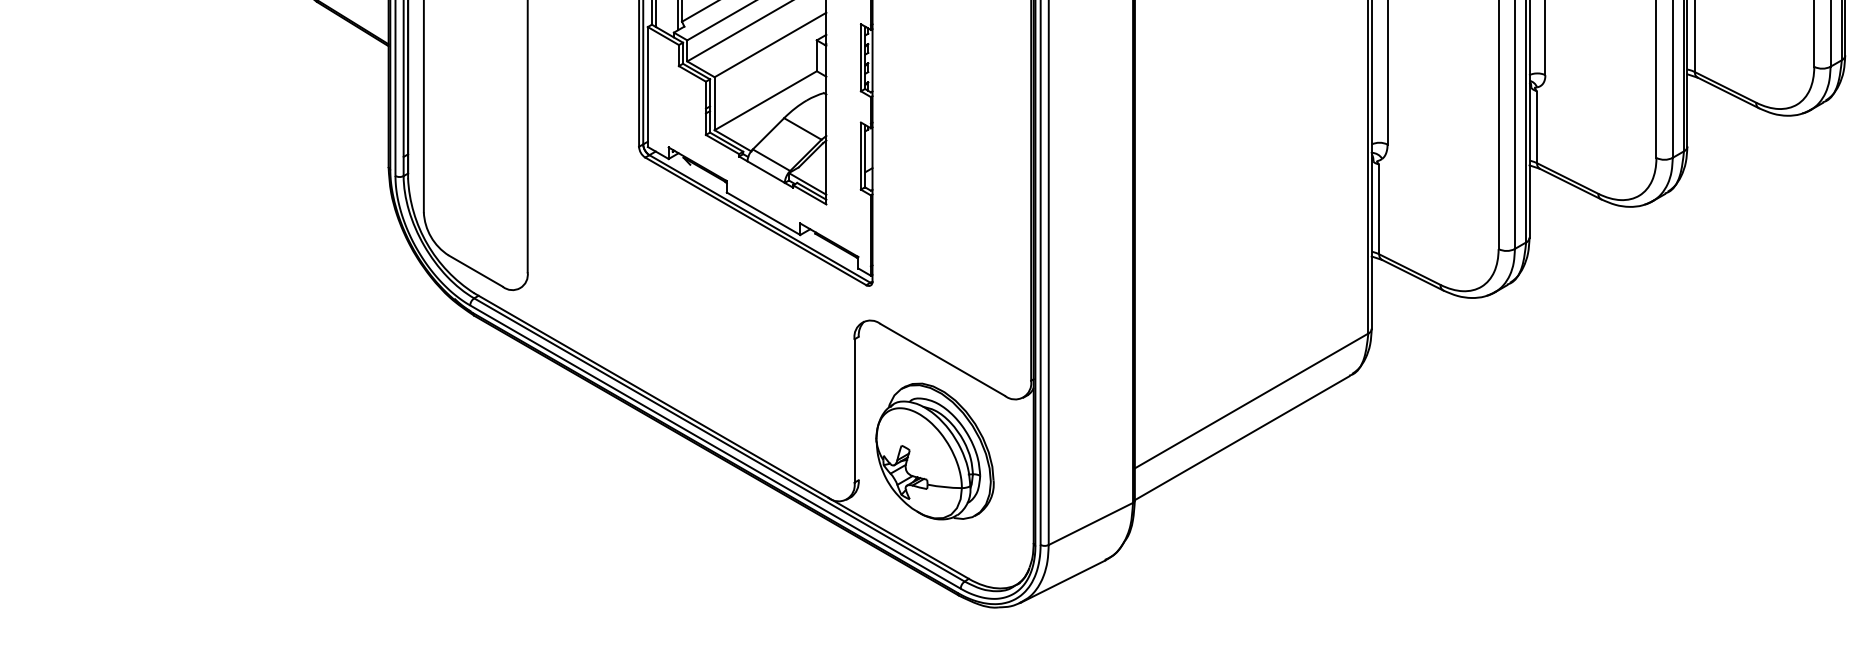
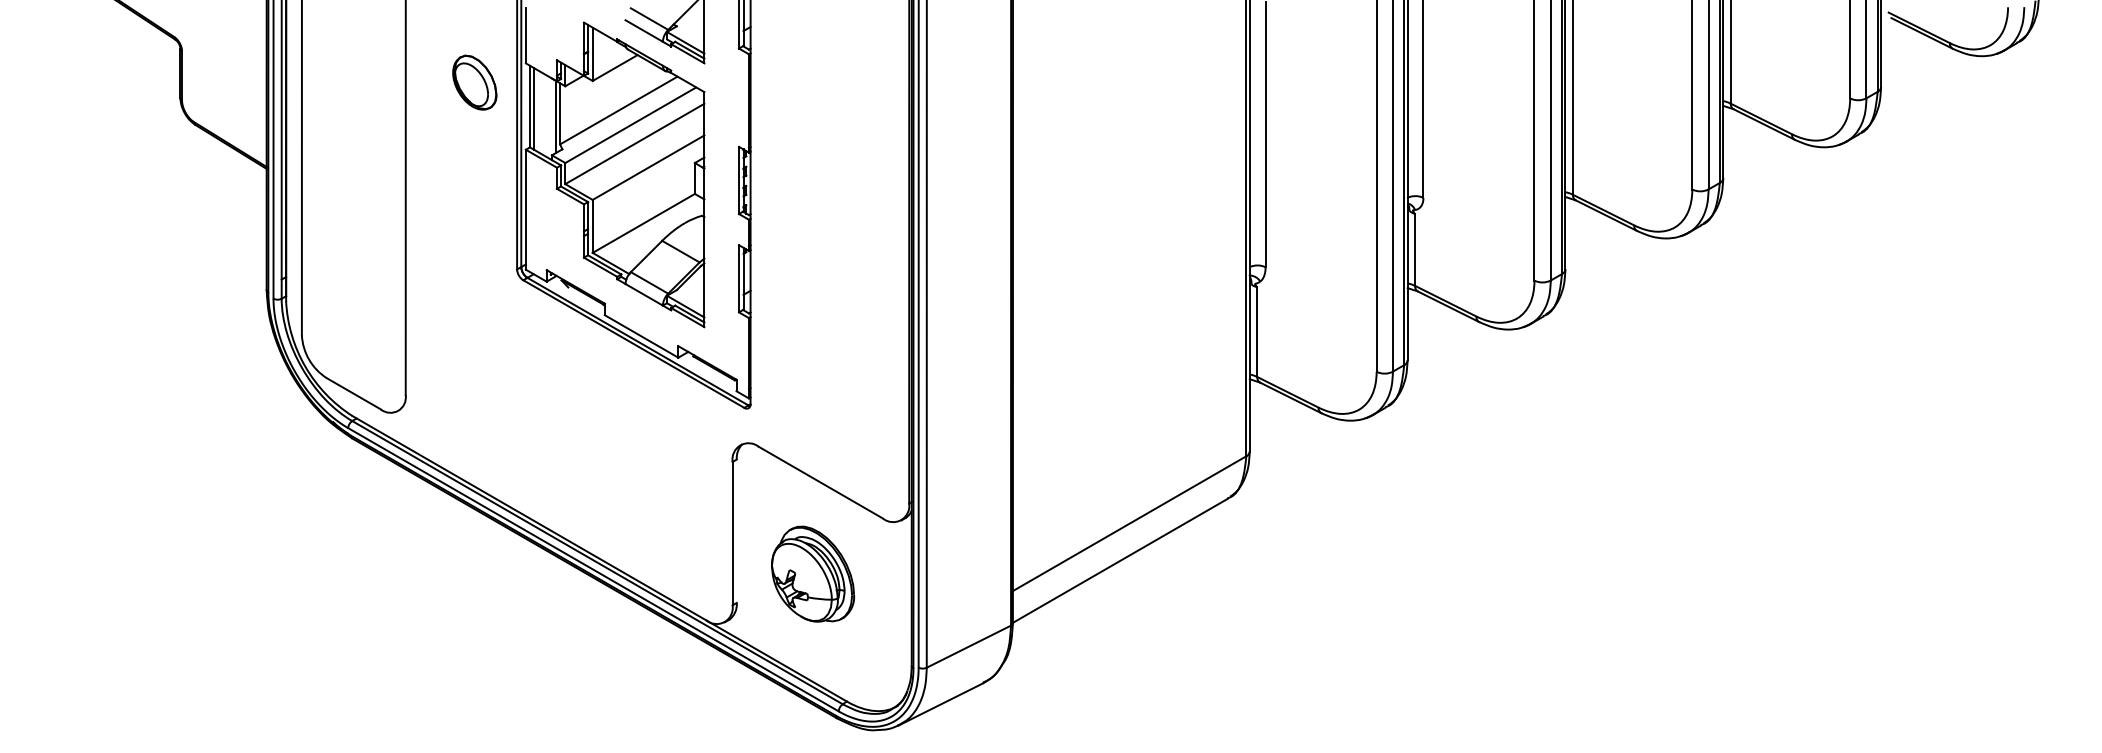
part: (934, 450) -> (812, 573), size x0.7

